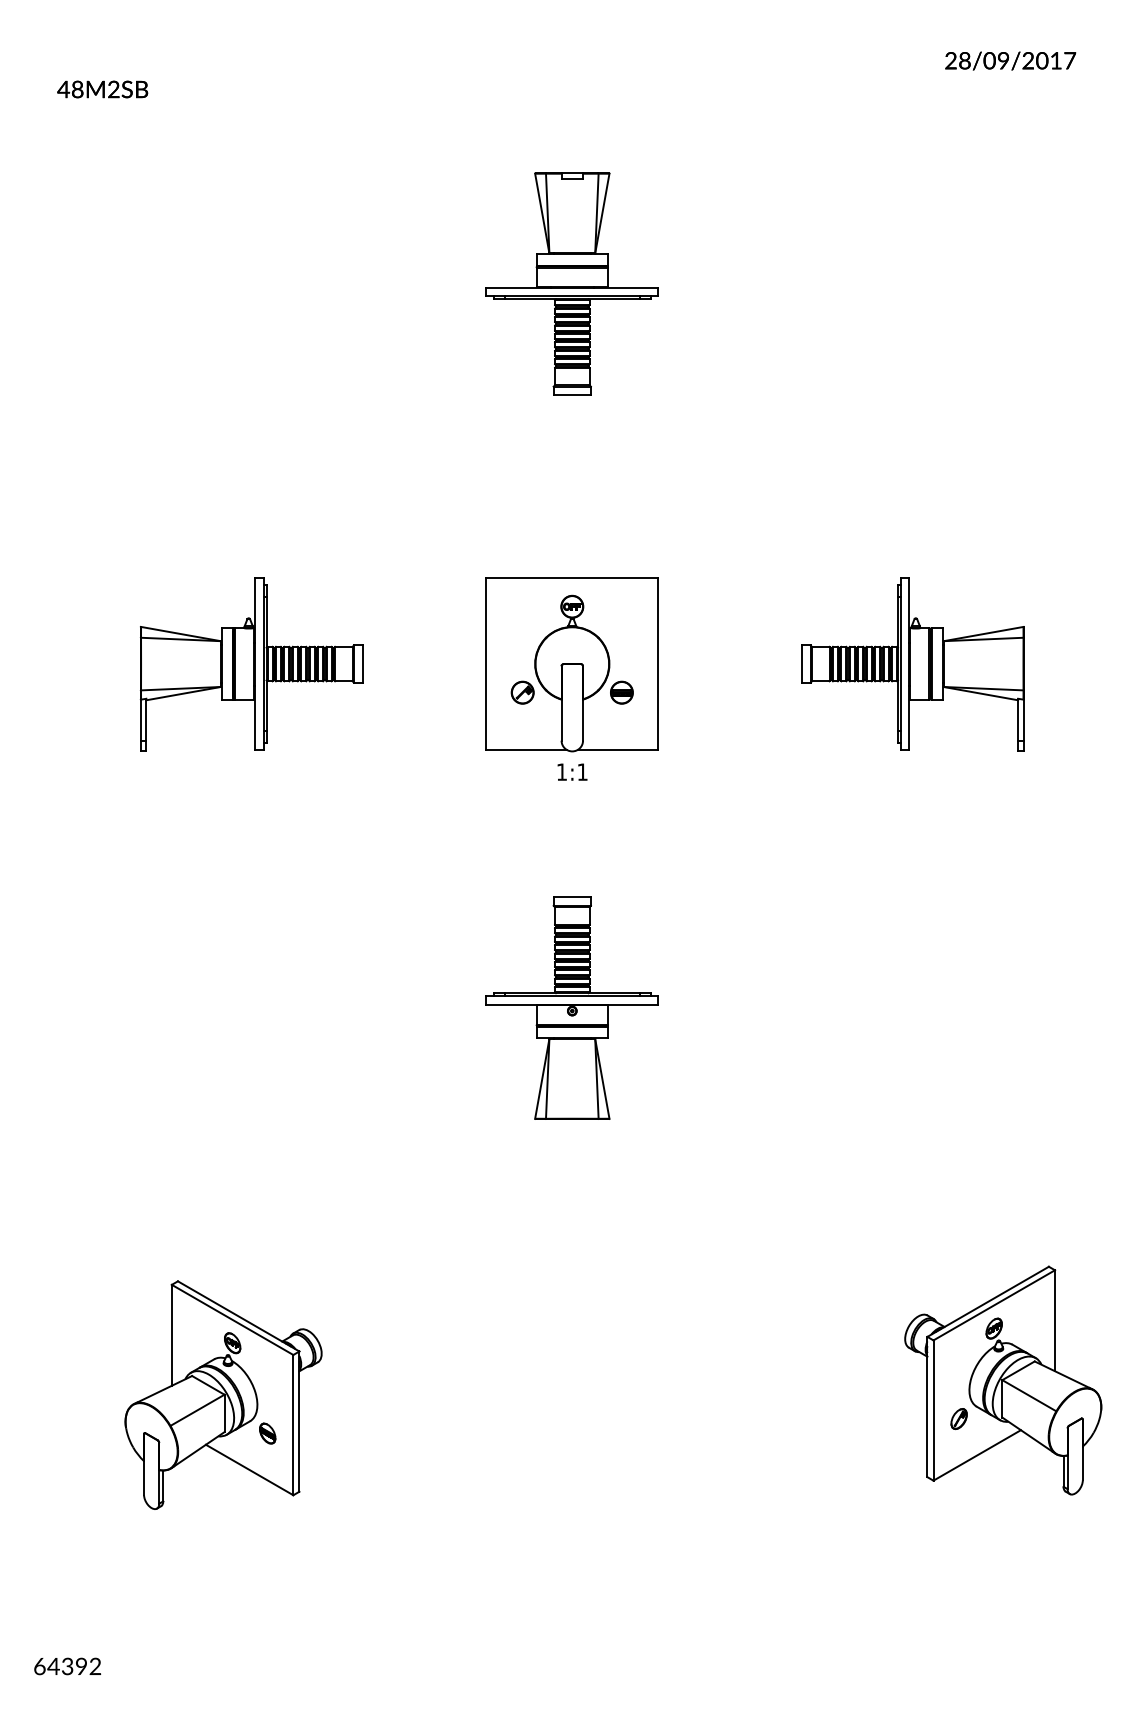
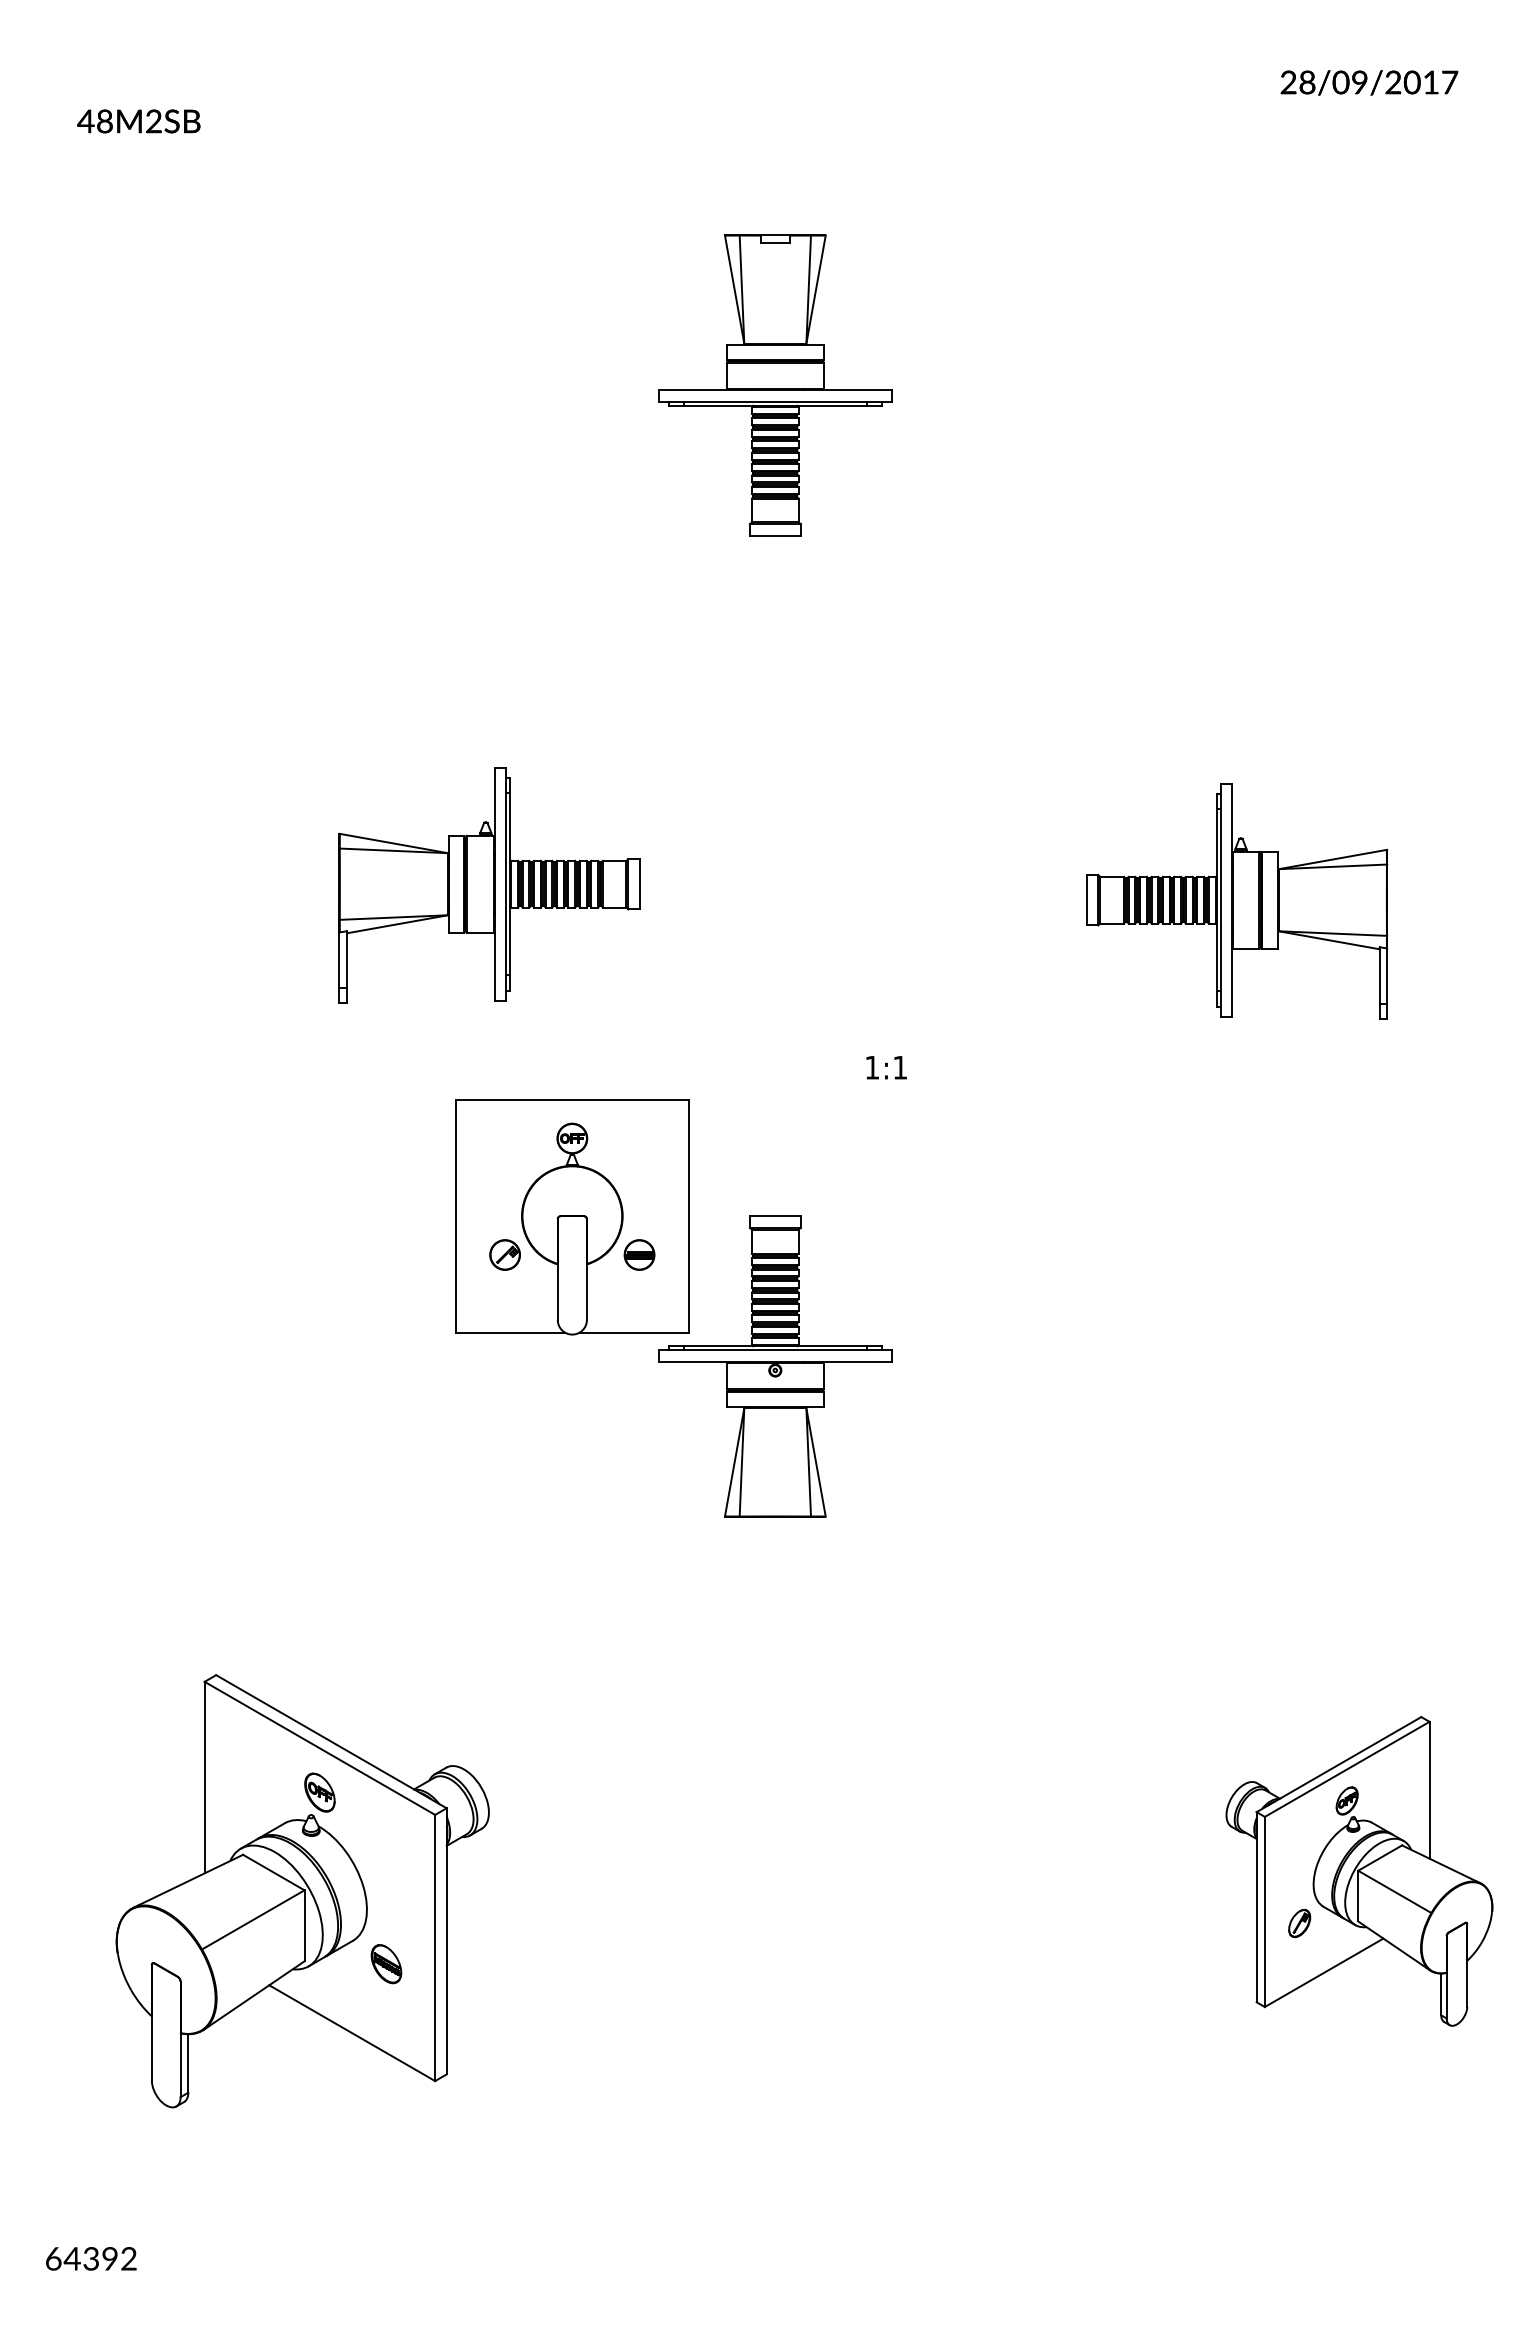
part: (251, 665) -> (489, 885), moved
part: (572, 665) -> (572, 1217), moved
text: (572, 772) -> (886, 1067), moved
part: (223, 1394) -> (302, 1890), size x1.4

